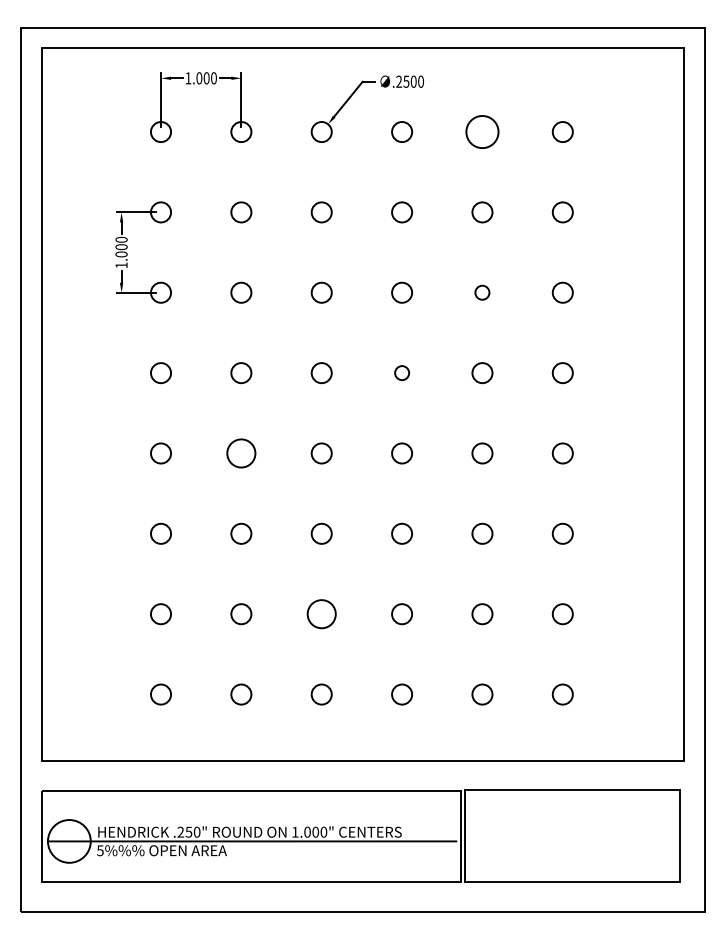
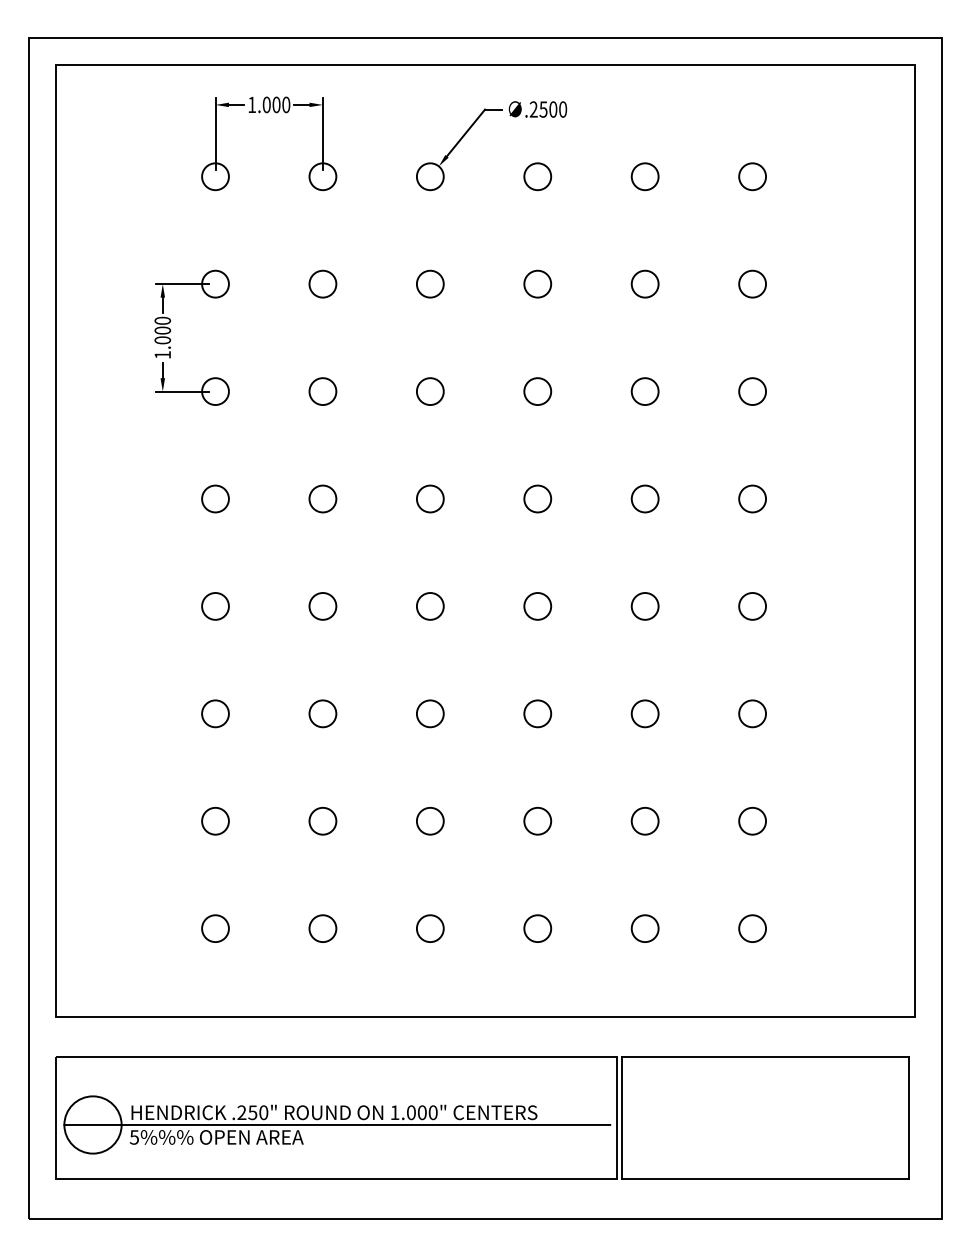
circle: (481, 131) -> (644, 176), size x0.62
circle: (481, 292) -> (644, 391), size x1.43
circle: (401, 372) -> (537, 498), size x1.43
circle: (241, 453) -> (322, 606), size x0.71
circle: (321, 613) -> (429, 820), size x0.71

